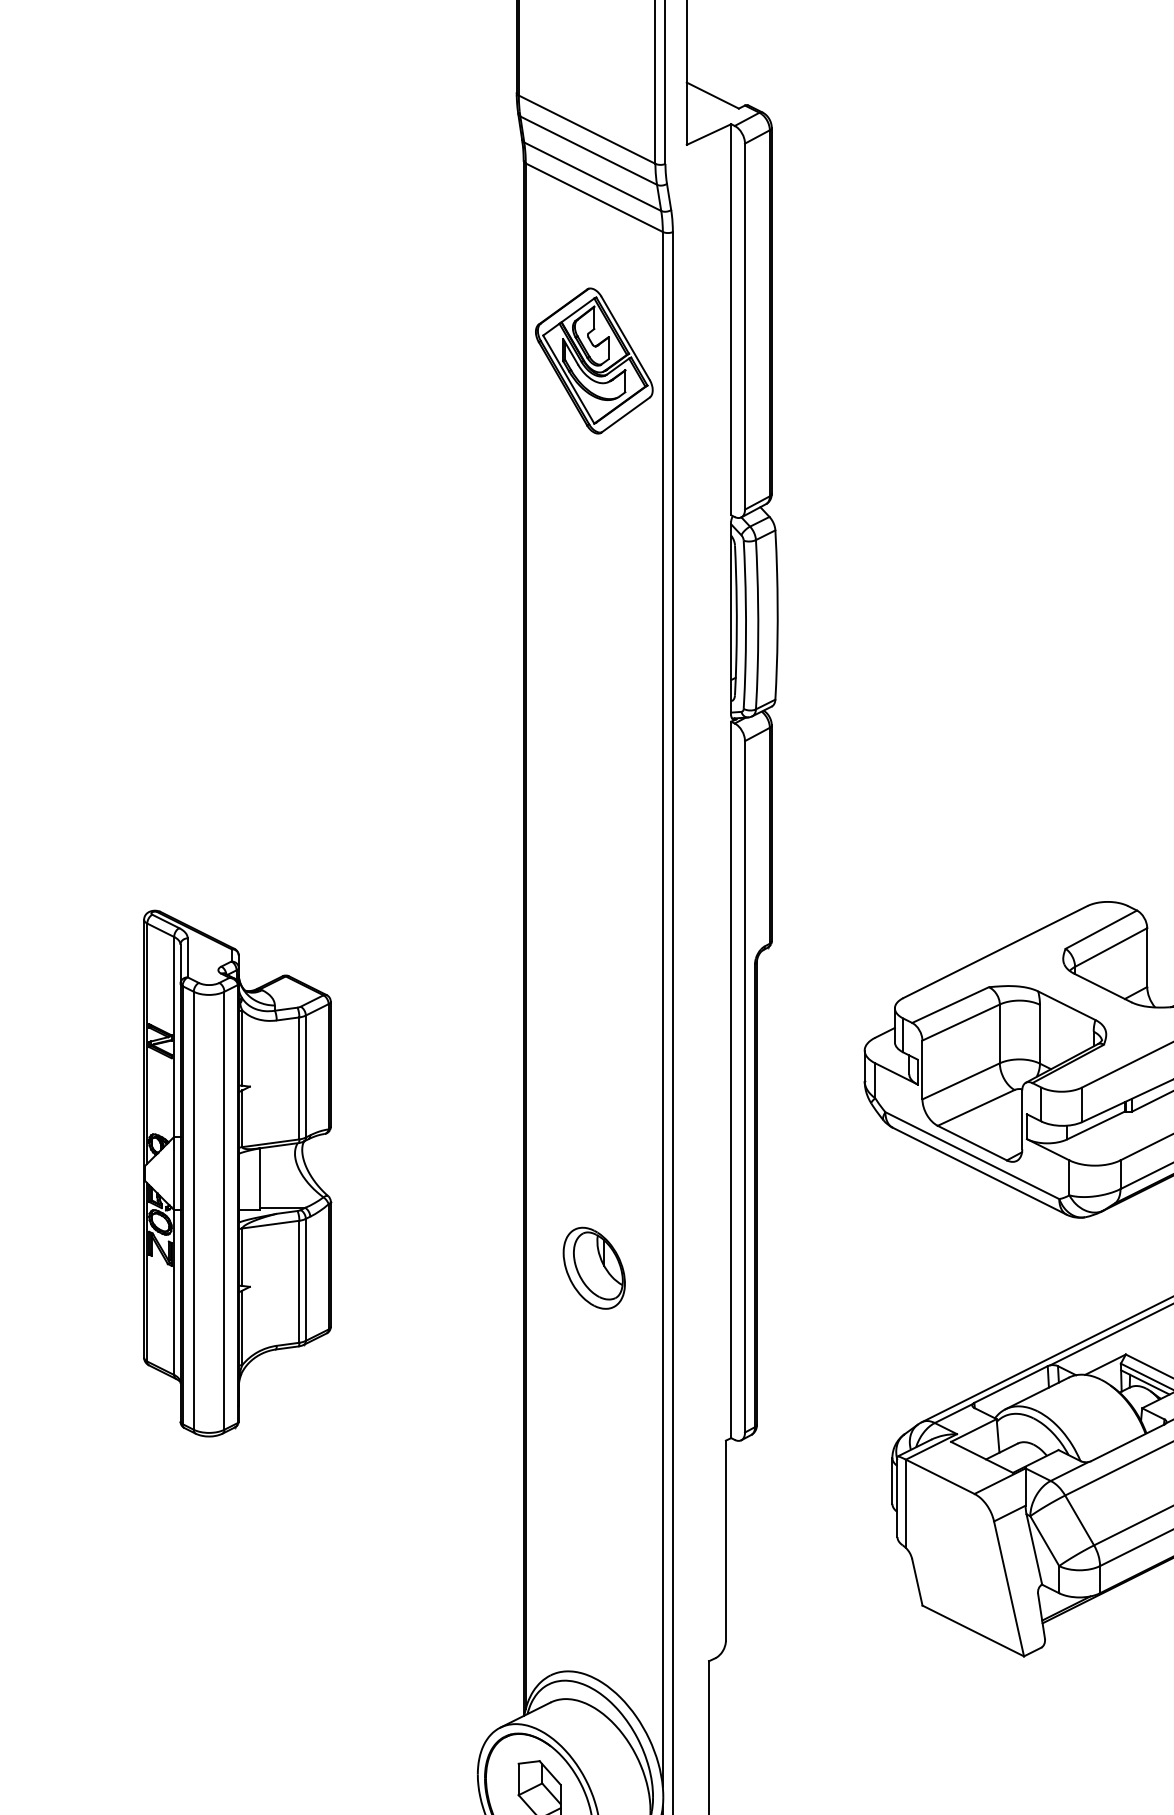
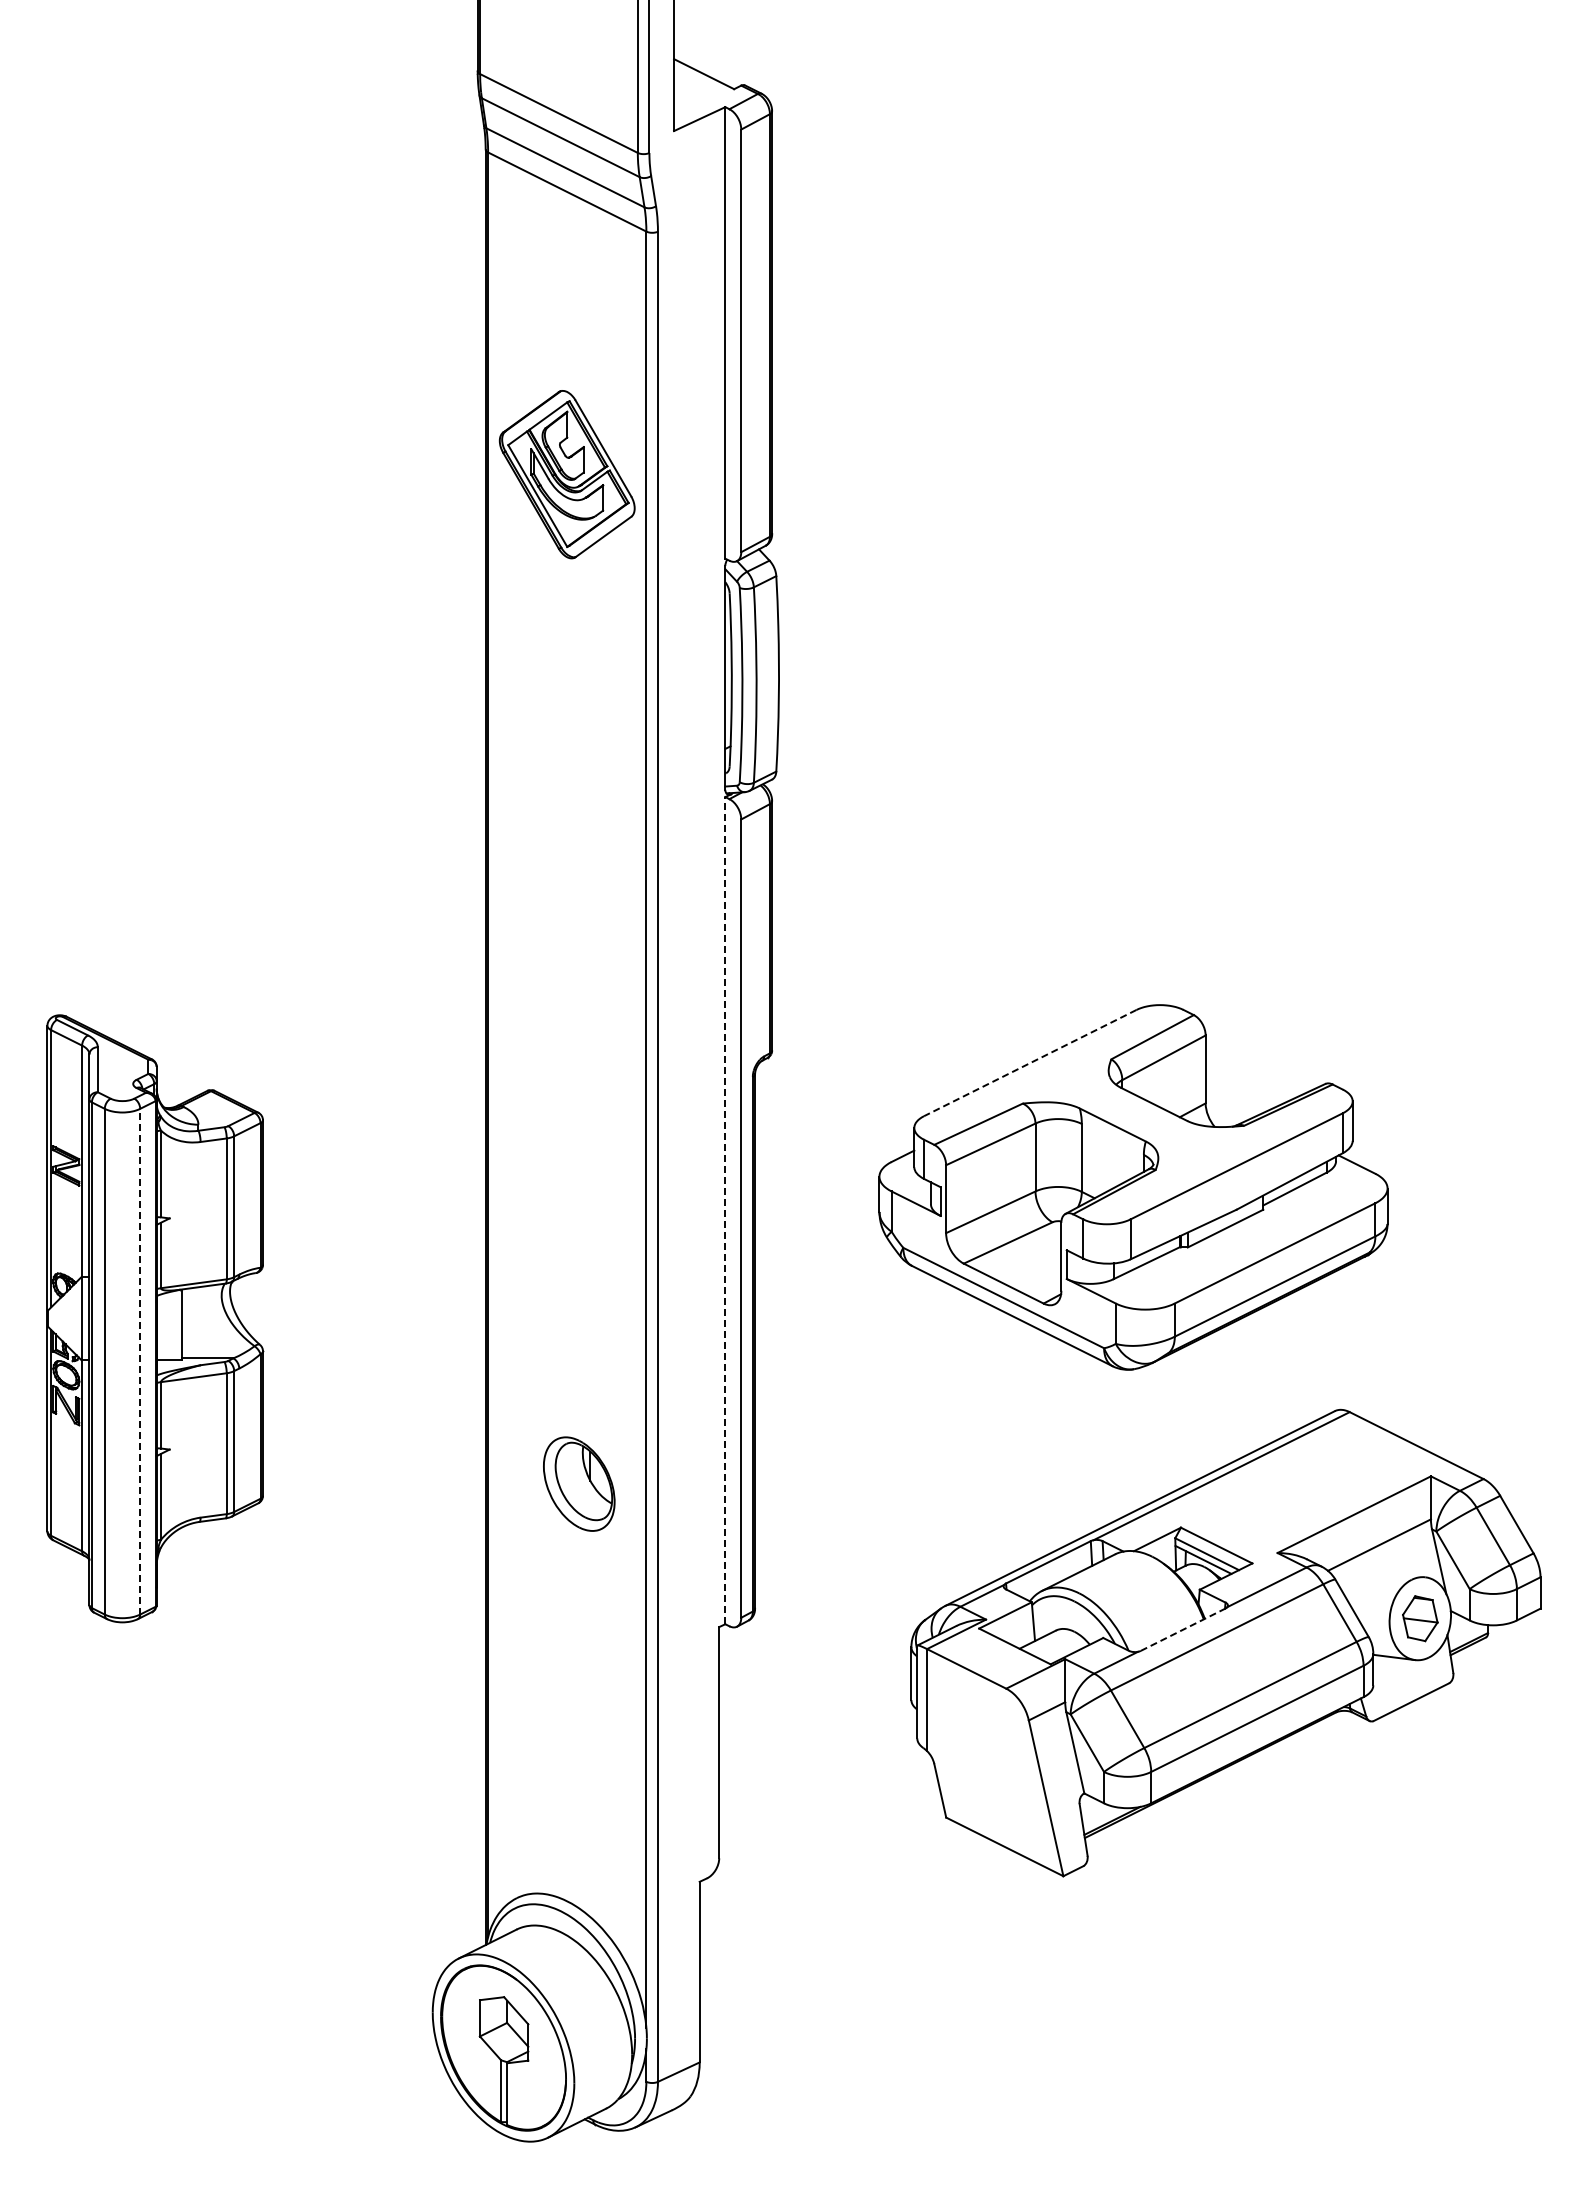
part: (593, 360) -> (566, 474), moved
line: (995, 952) -> (1030, 1063), solid -> dashed
line: (731, 1079) -> (725, 1210), solid -> dashed
line: (224, 1210) -> (140, 1361), solid -> dashed
part: (594, 1267) -> (579, 1483), moved
line: (1128, 1442) -> (1183, 1629), solid -> dashed

